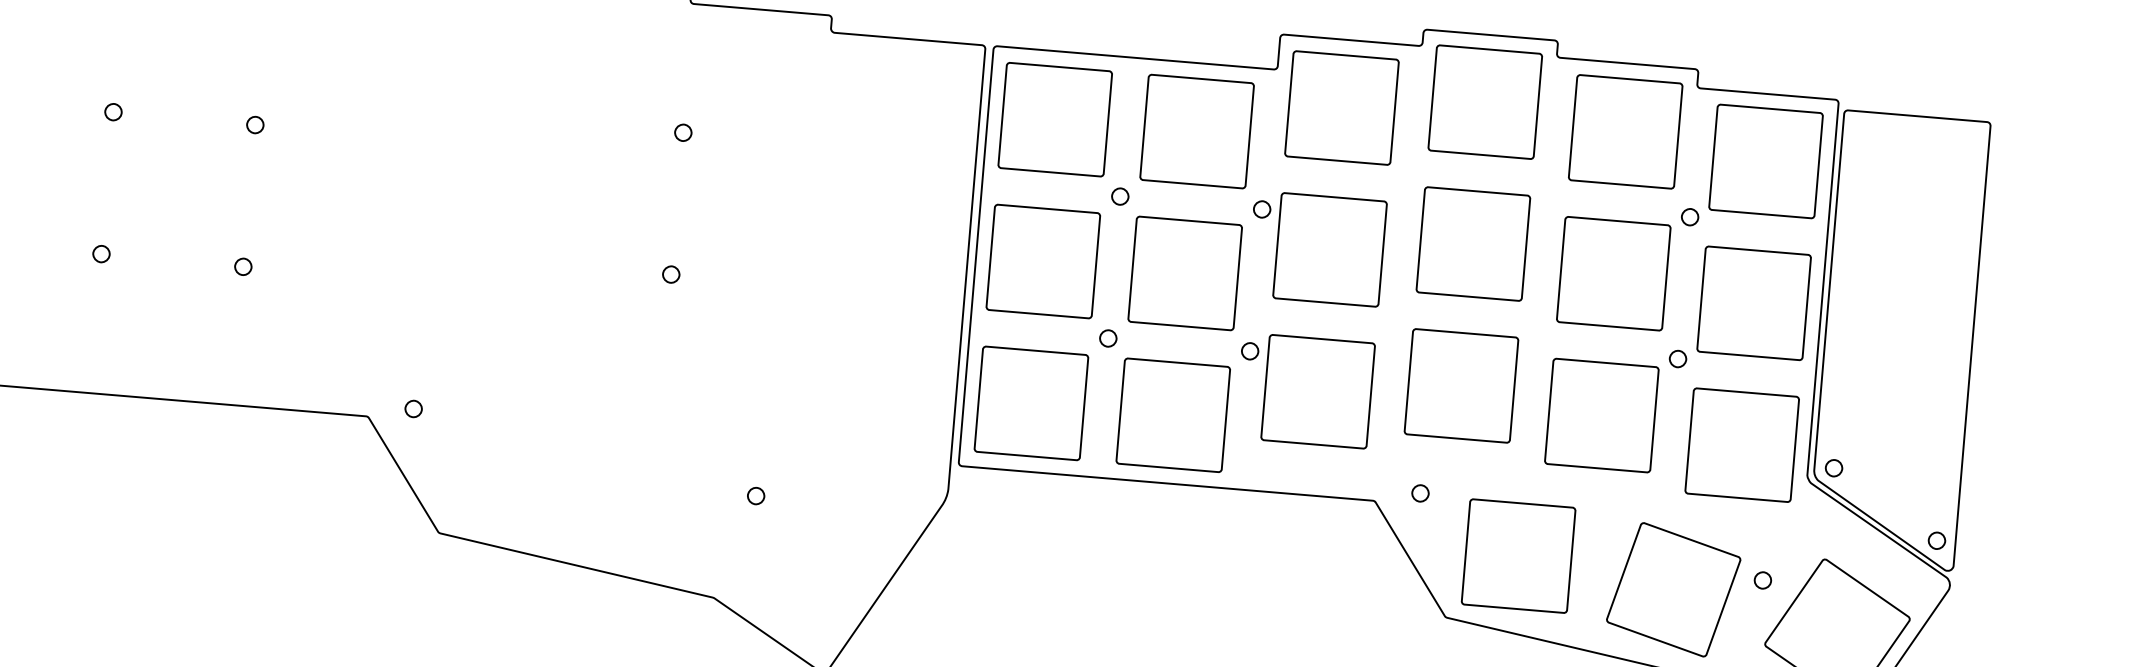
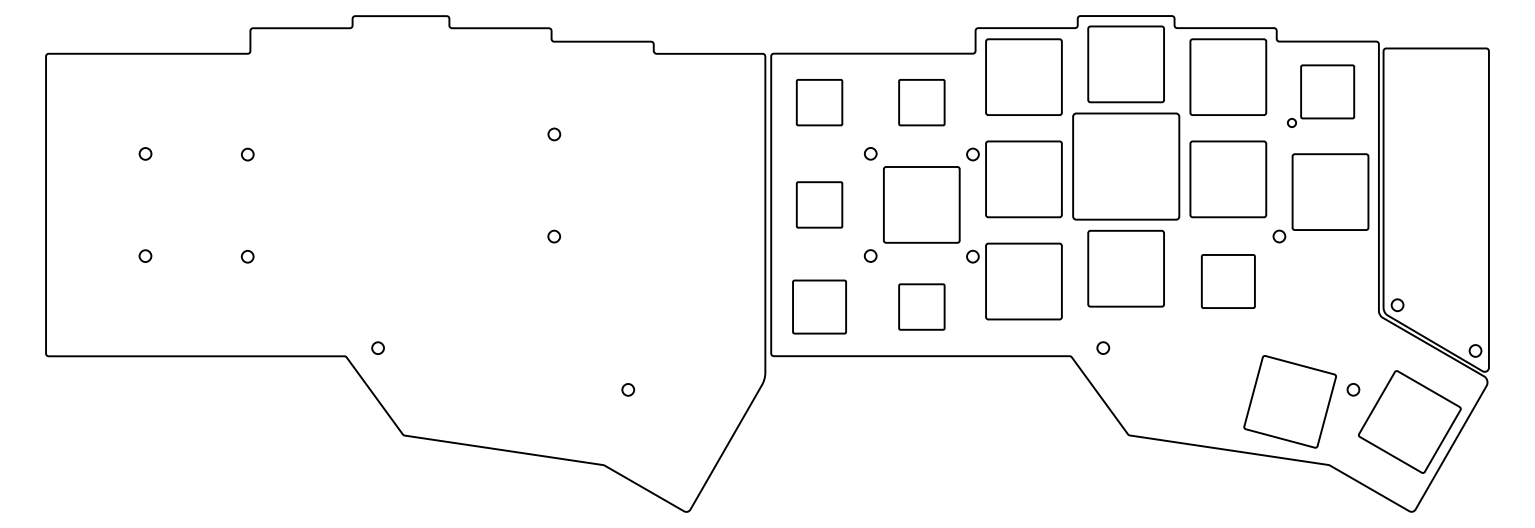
part: (1055, 119) -> (819, 102), size x0.6
part: (1196, 131) -> (921, 102), size x0.6
part: (1751, 169) -> (1320, 96), size x0.7
part: (1472, 243) -> (1125, 166), size x1.4
part: (1043, 260) -> (819, 204), size x0.6
part: (1031, 402) -> (819, 306), size x0.7
part: (1172, 414) -> (921, 306), size x0.6
part: (1602, 415) -> (1228, 281), size x0.7
part: (1742, 445) -> (1330, 294), removed
part: (1519, 555) -> (1177, 386), removed

